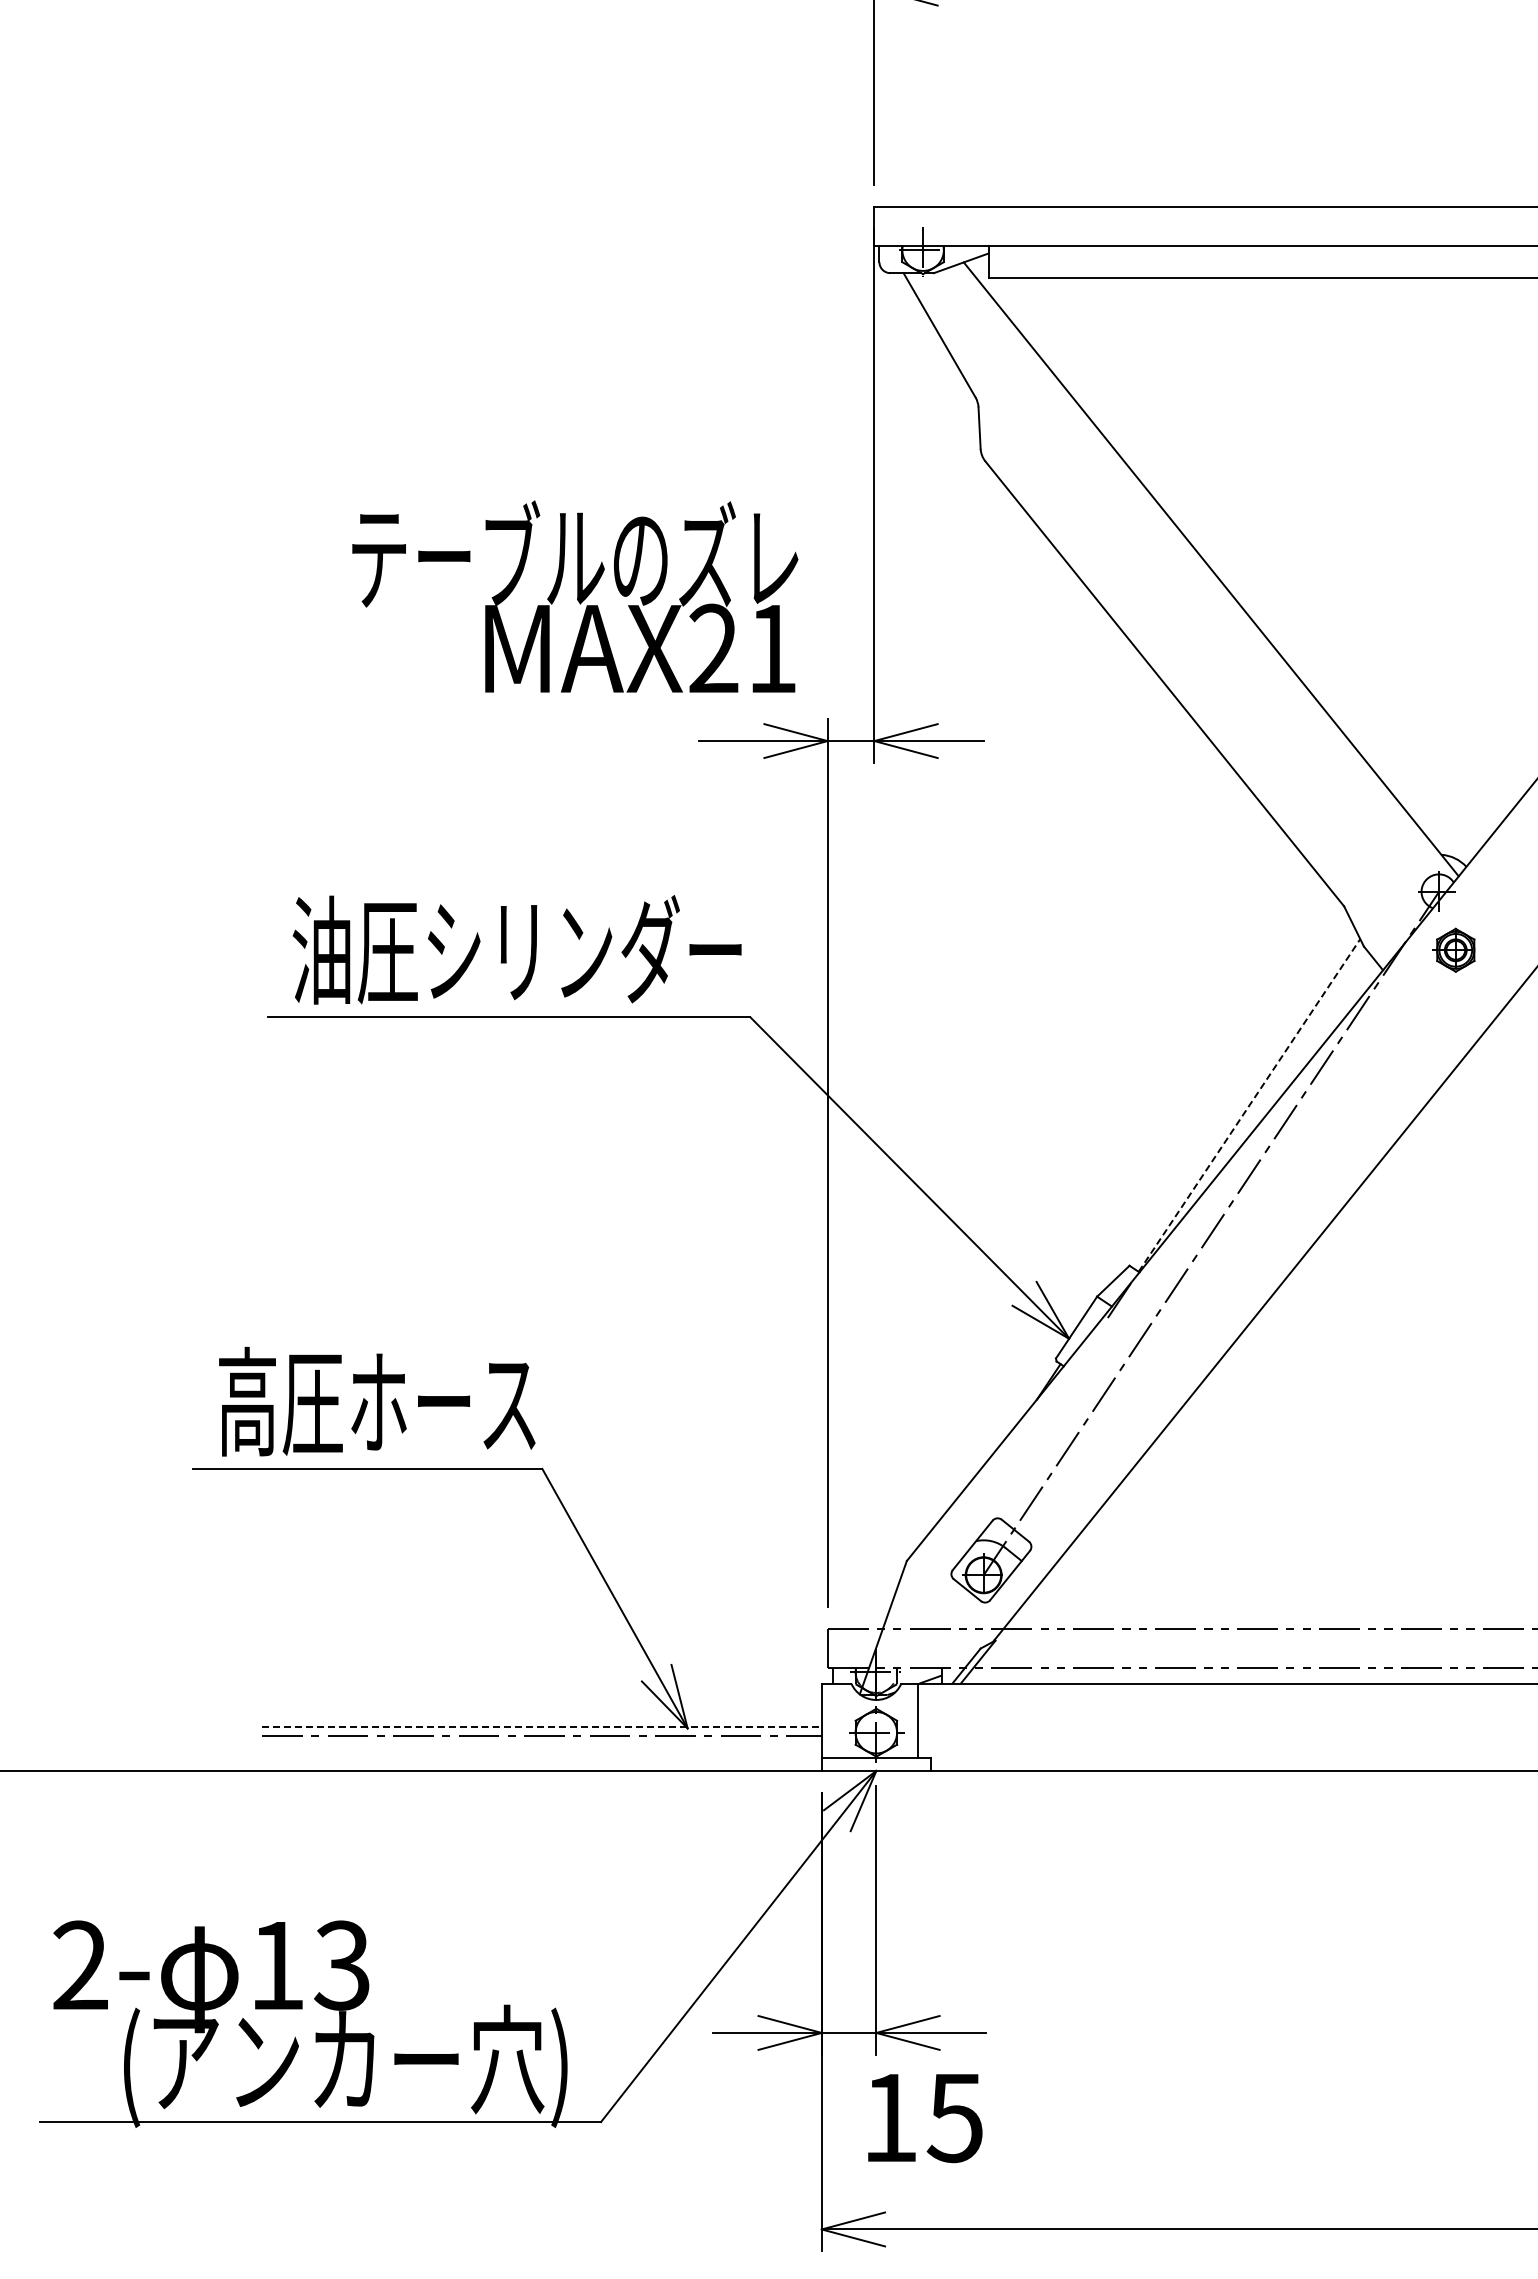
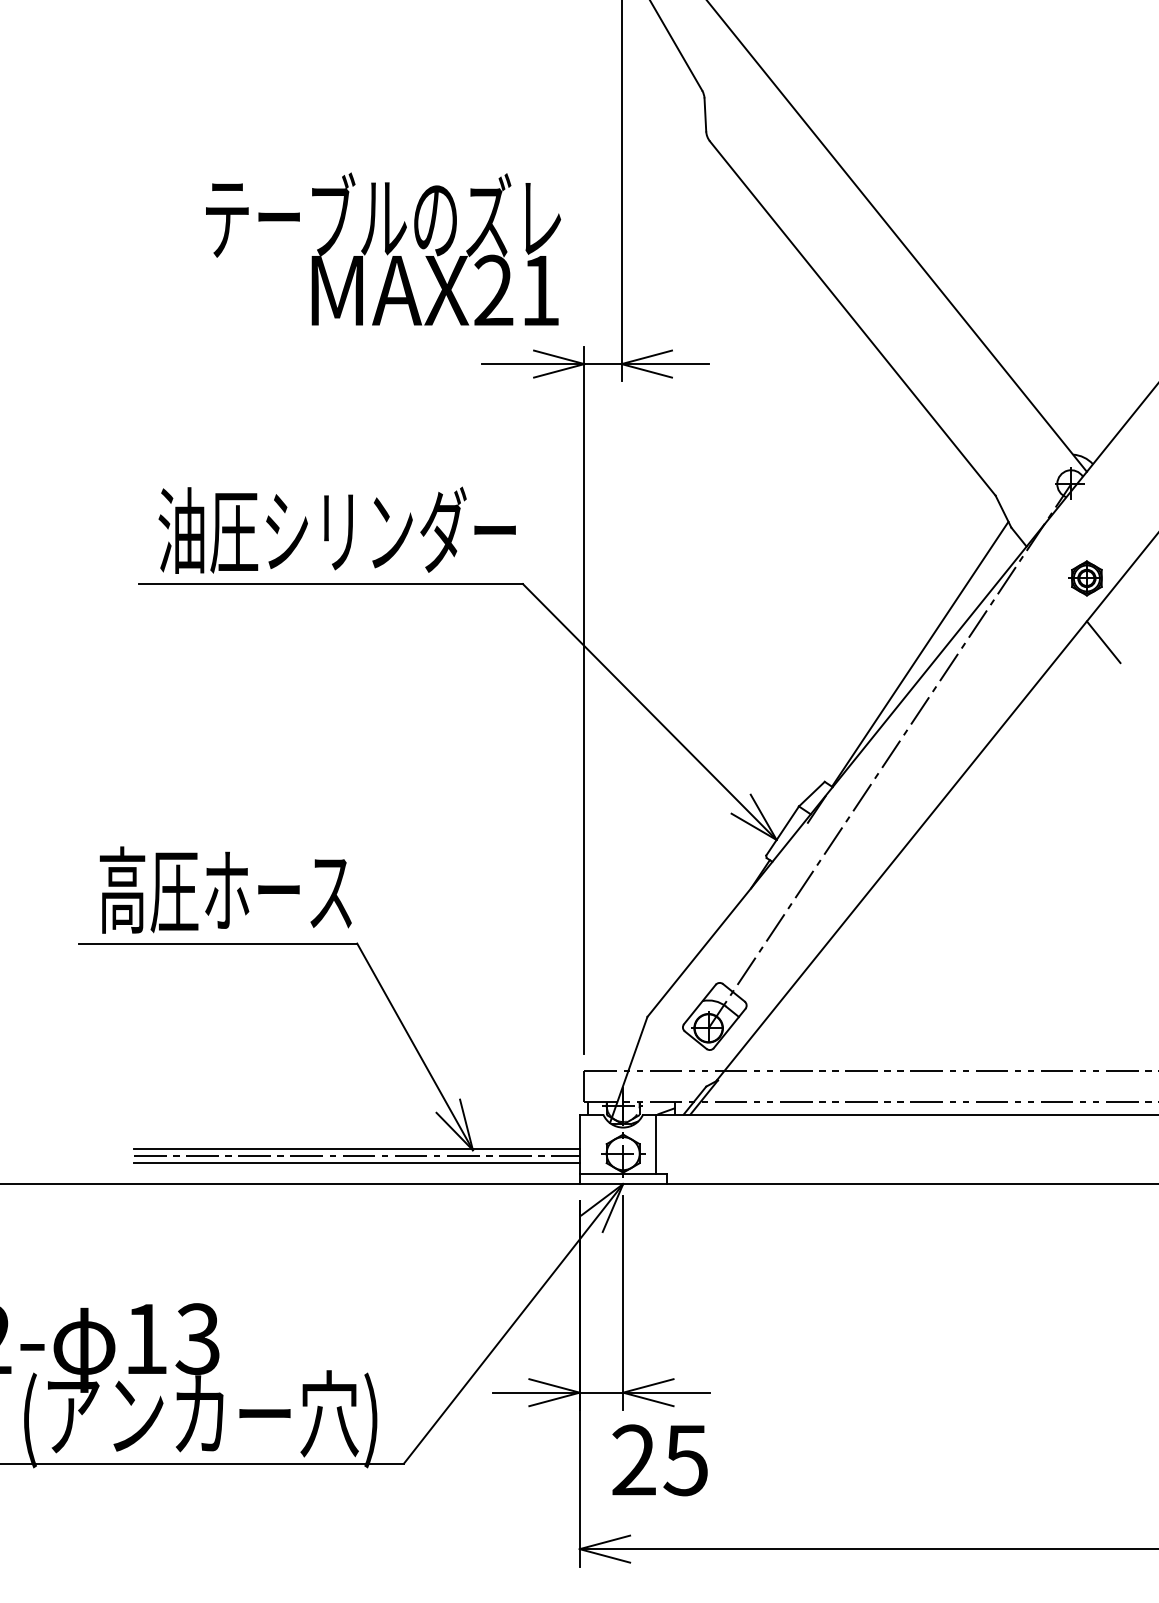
part: (1453, 949) -> (1085, 577), moved
line: (1479, 1090) -> (1103, 642), added
line: (1249, 1105) -> (920, 654), dashed -> solid
line: (541, 1726) -> (356, 1148), dashed -> solid
line: (541, 1744) -> (356, 1163), added
text: (889, 2116) -> (633, 1459), 15 -> 25

